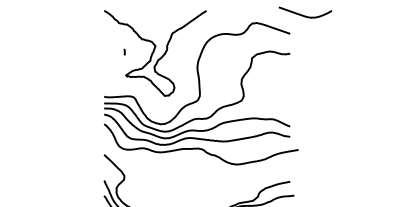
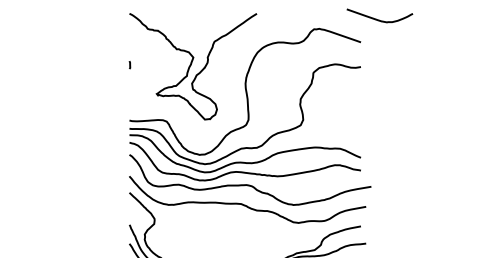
line: (124, 52) -> (129, 65), moved
curve: (197, 164) -> (245, 204), added

